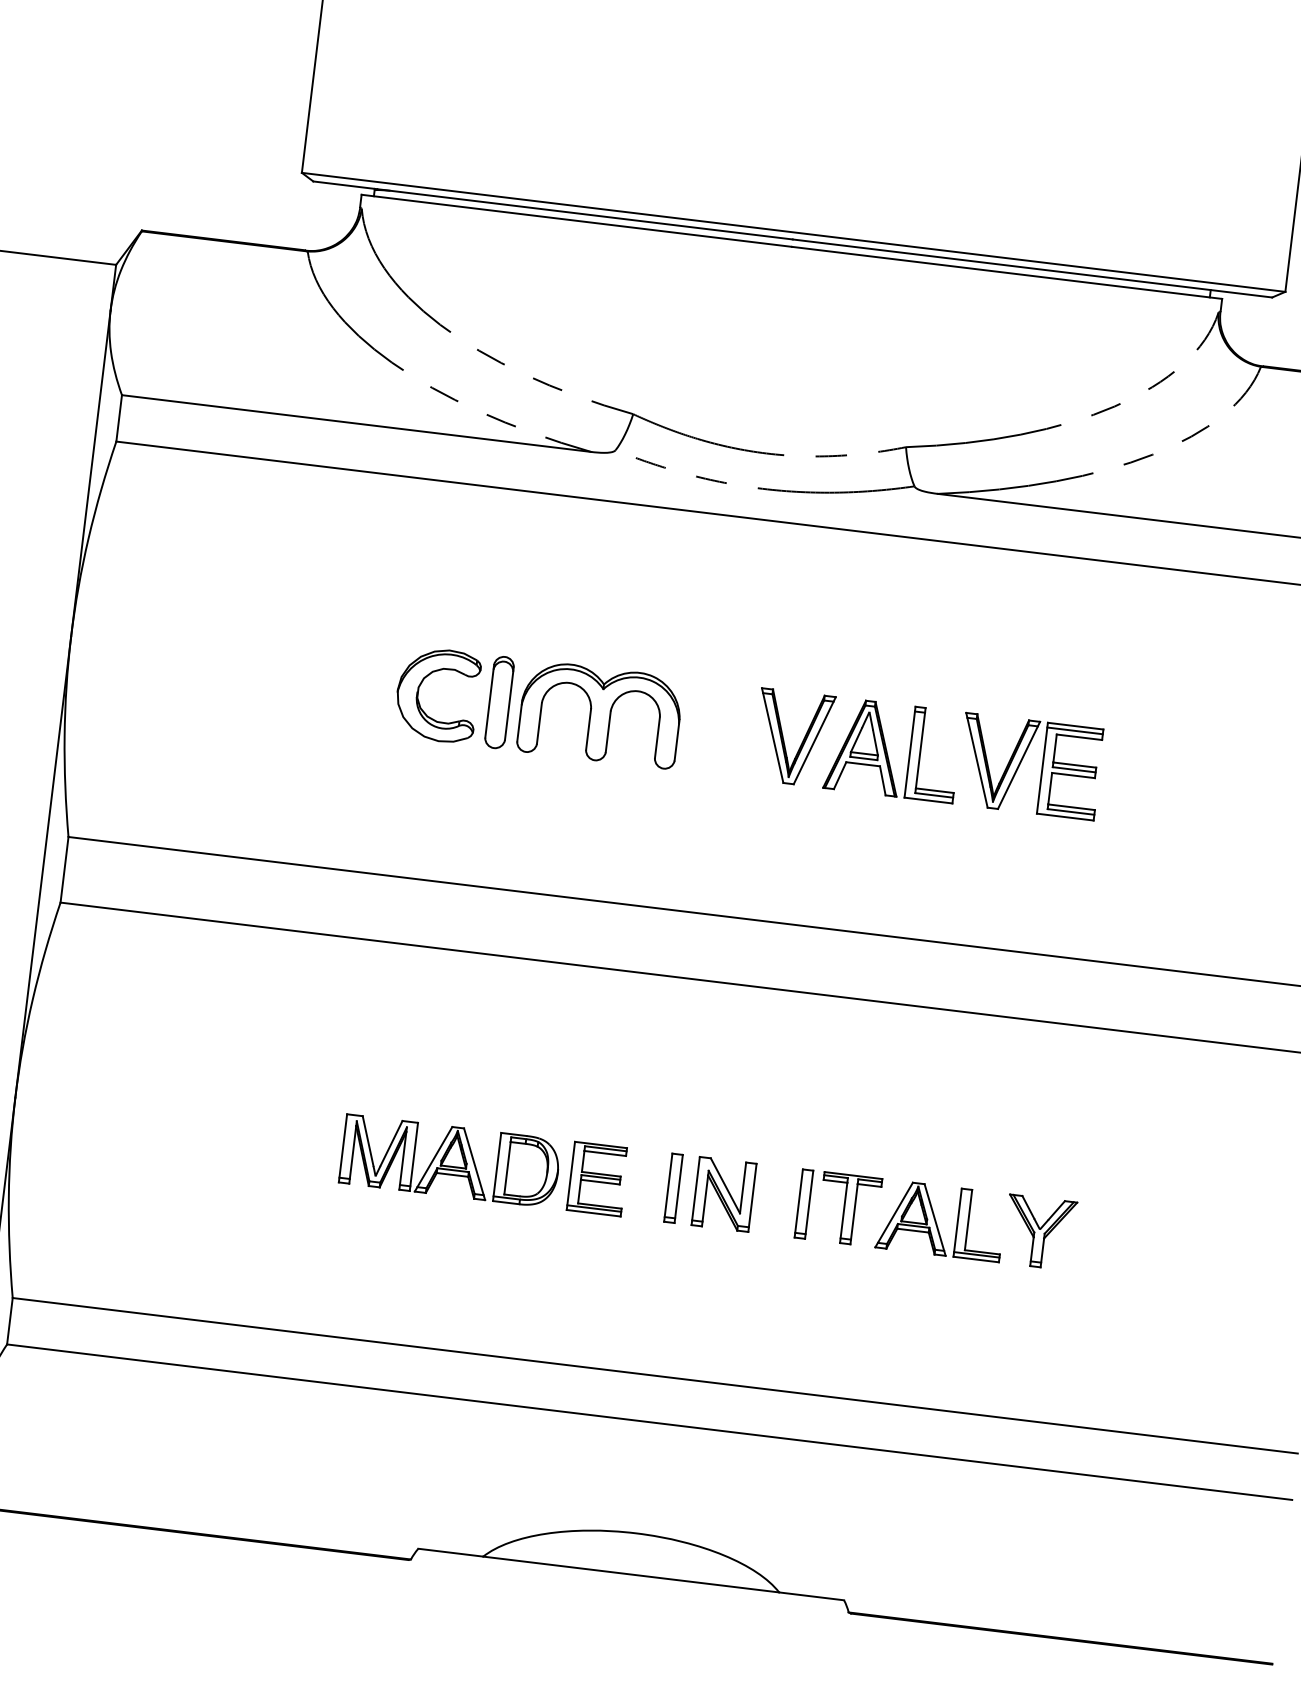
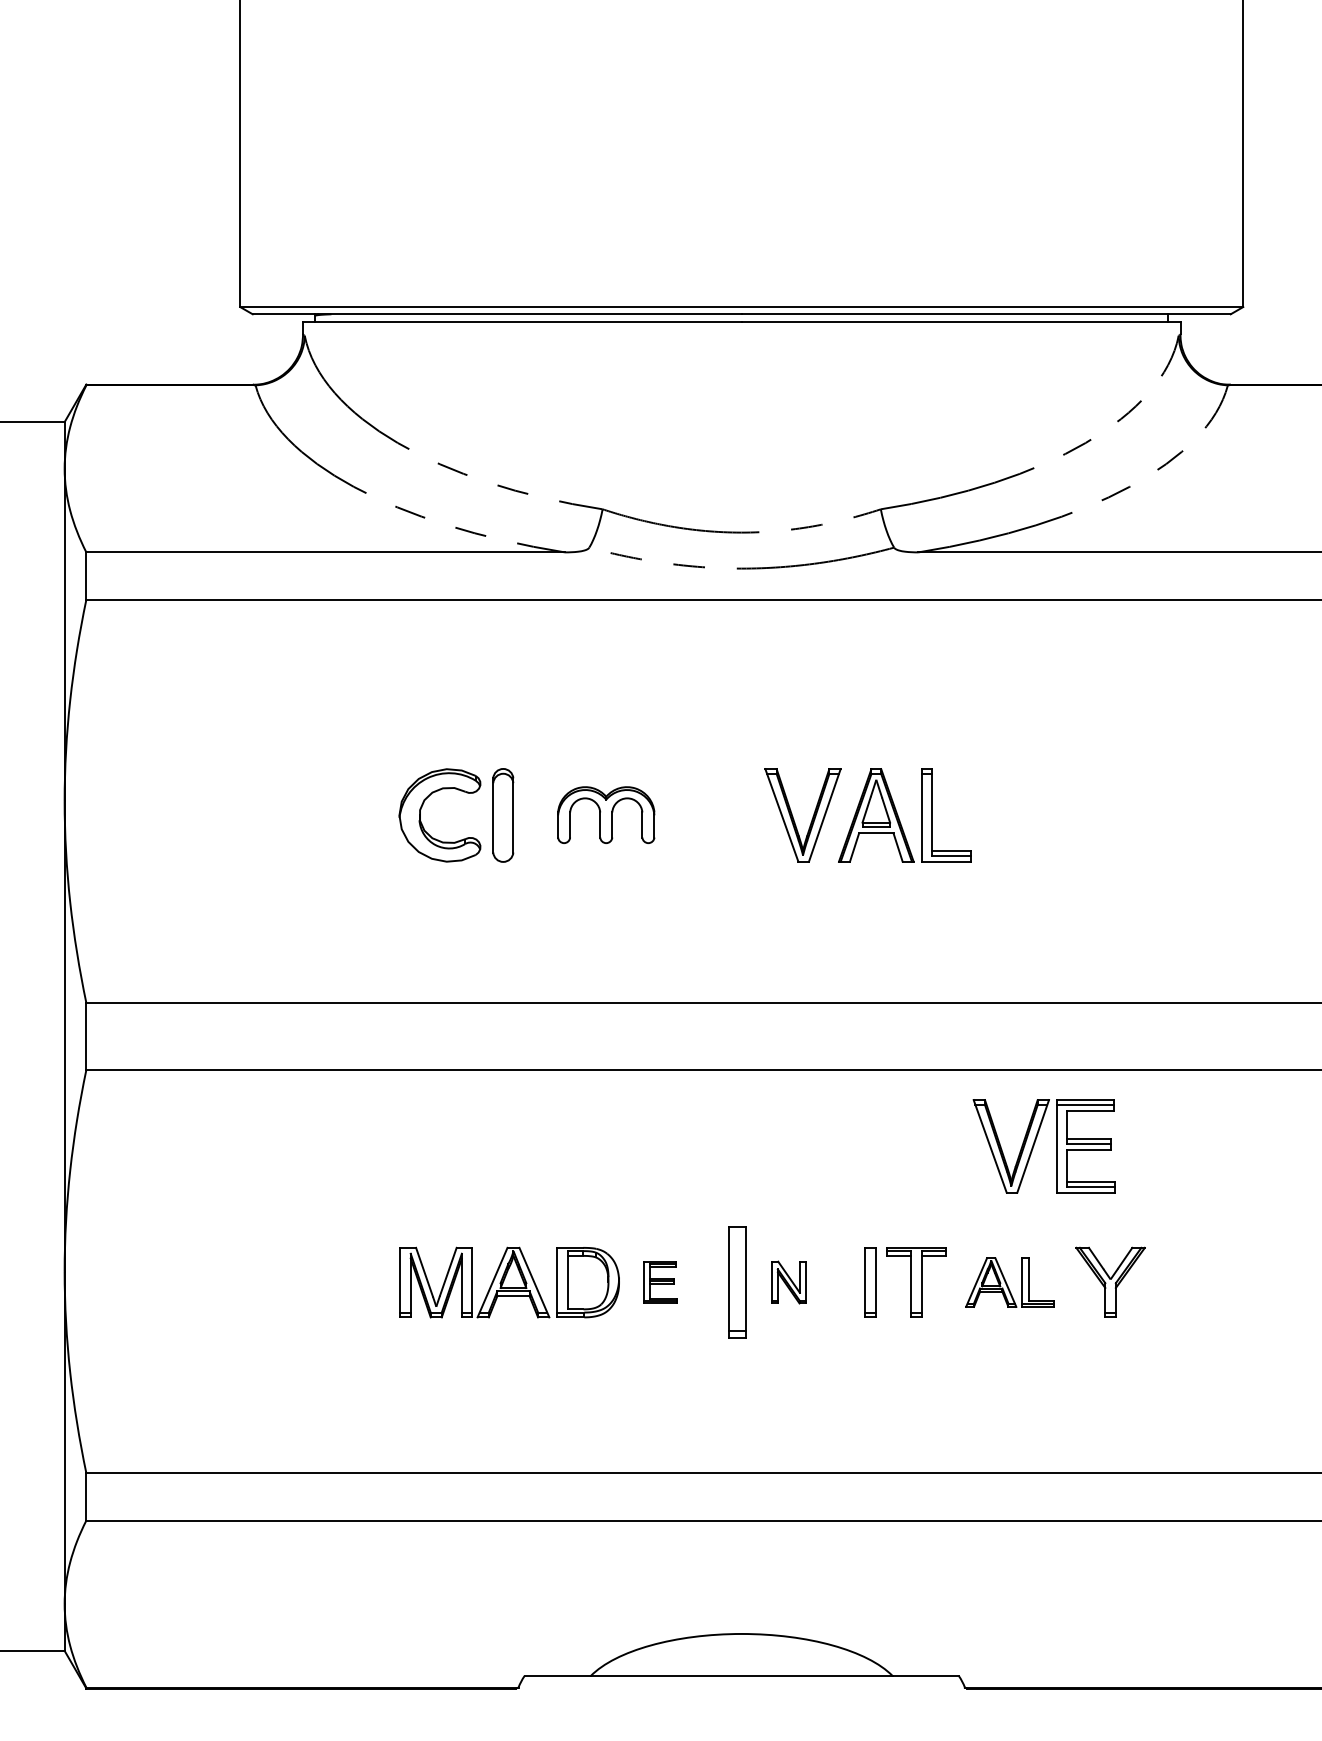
part: (600, 713) -> (606, 814), size x0.6
part: (1021, 762) -> (1035, 1143), moved
part: (598, 1179) -> (660, 1282), size x0.6
part: (673, 1188) -> (737, 1282), size x1.6
part: (723, 1194) -> (788, 1282), size x0.6
part: (940, 1220) -> (1009, 1282), size x0.7

